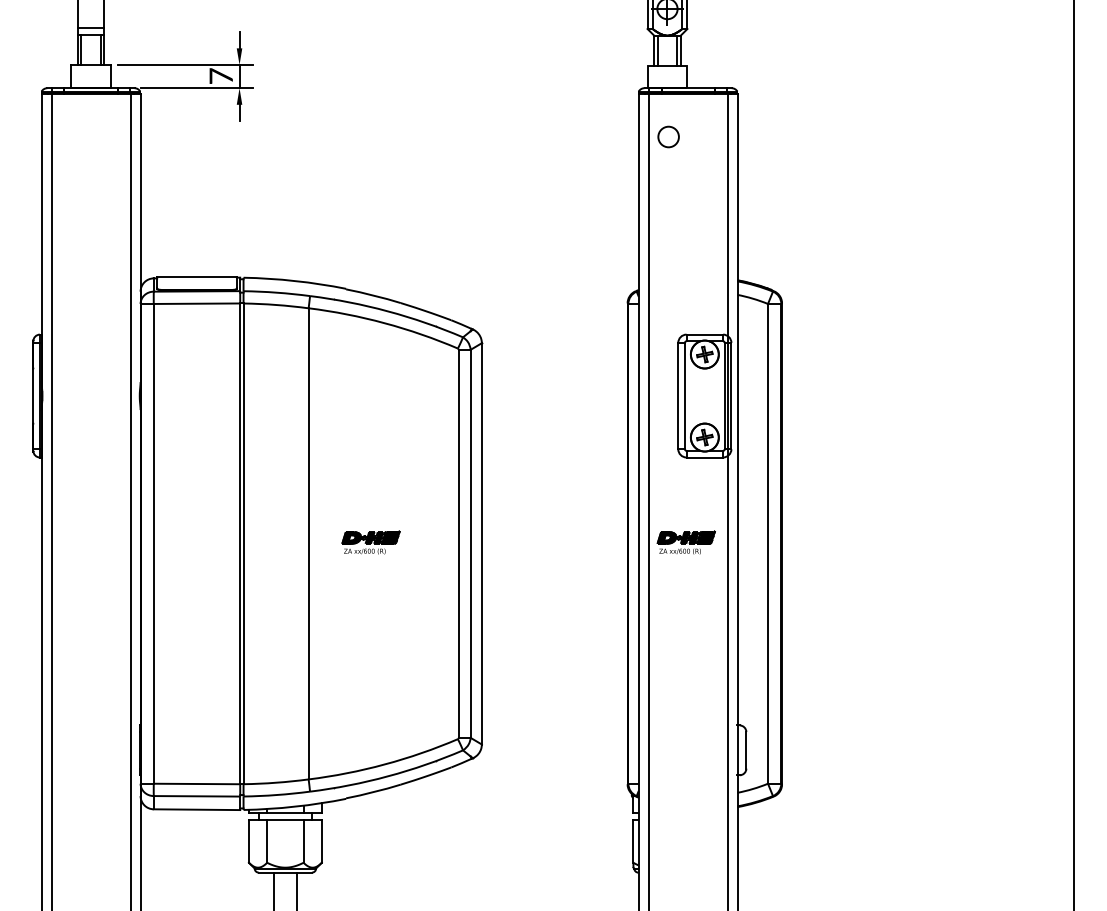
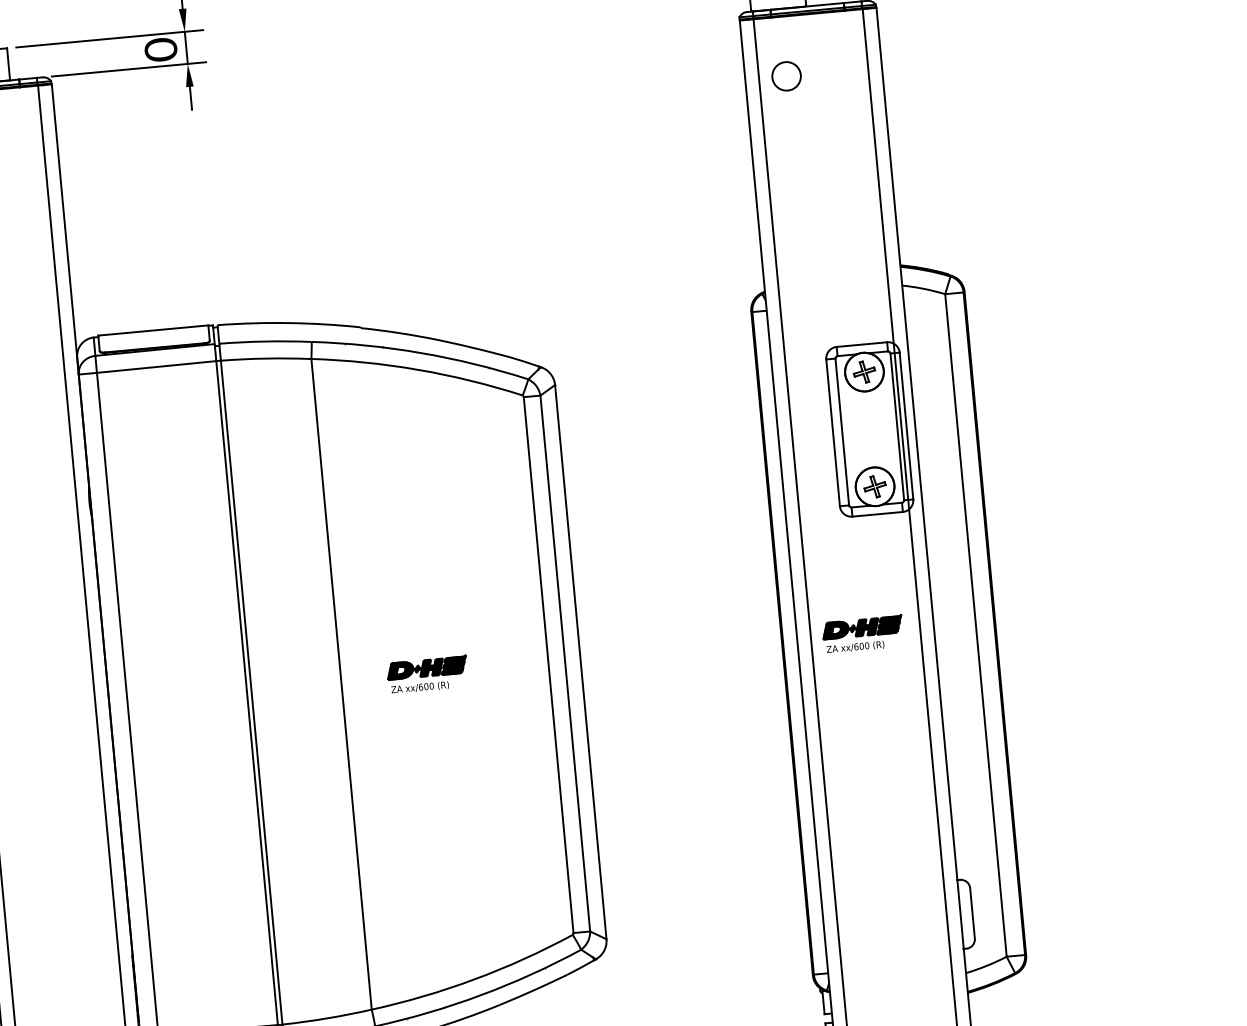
text: (221, 75) -> (161, 48), 7 -> 0

